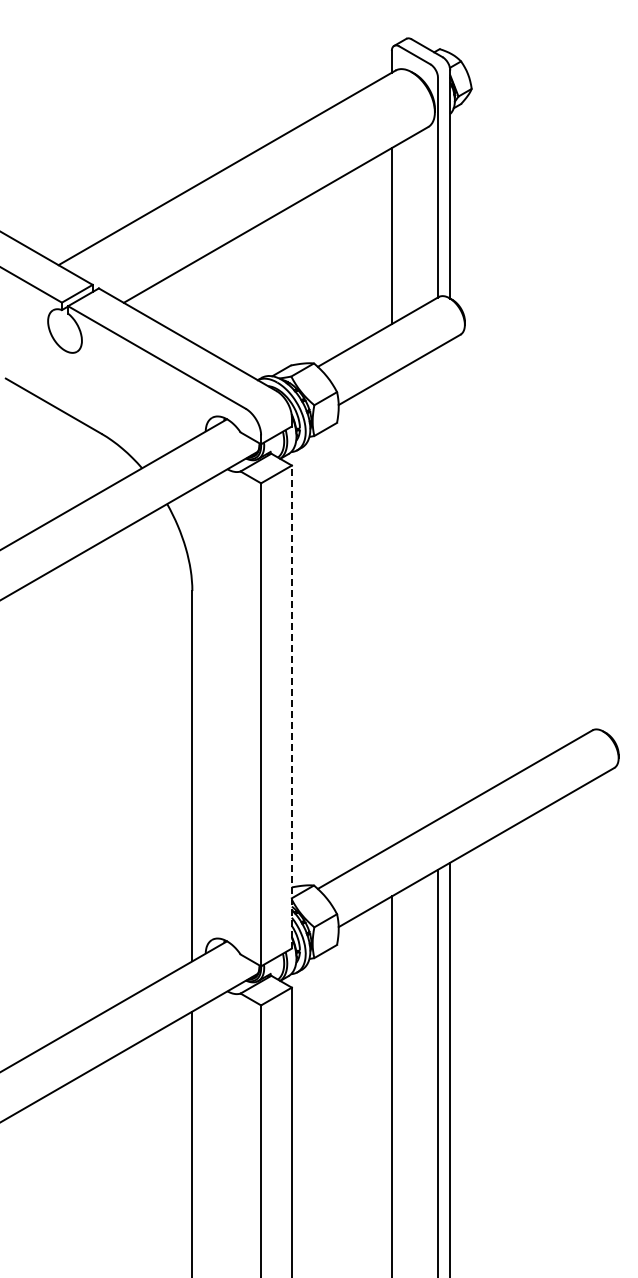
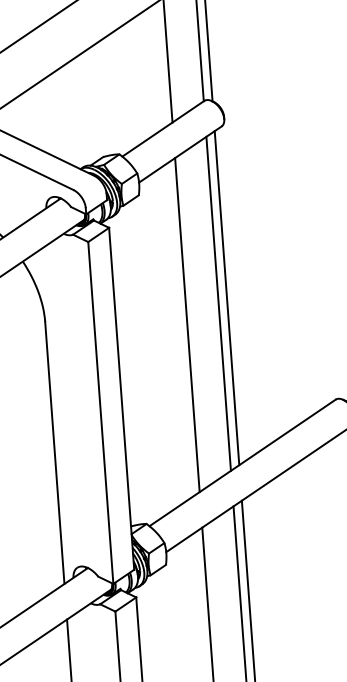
line: (450, 576) -> (227, 298), added
line: (437, 583) -> (218, 303), added
line: (391, 610) -> (187, 325), added
line: (291, 707) -> (121, 399), dashed -> solid

